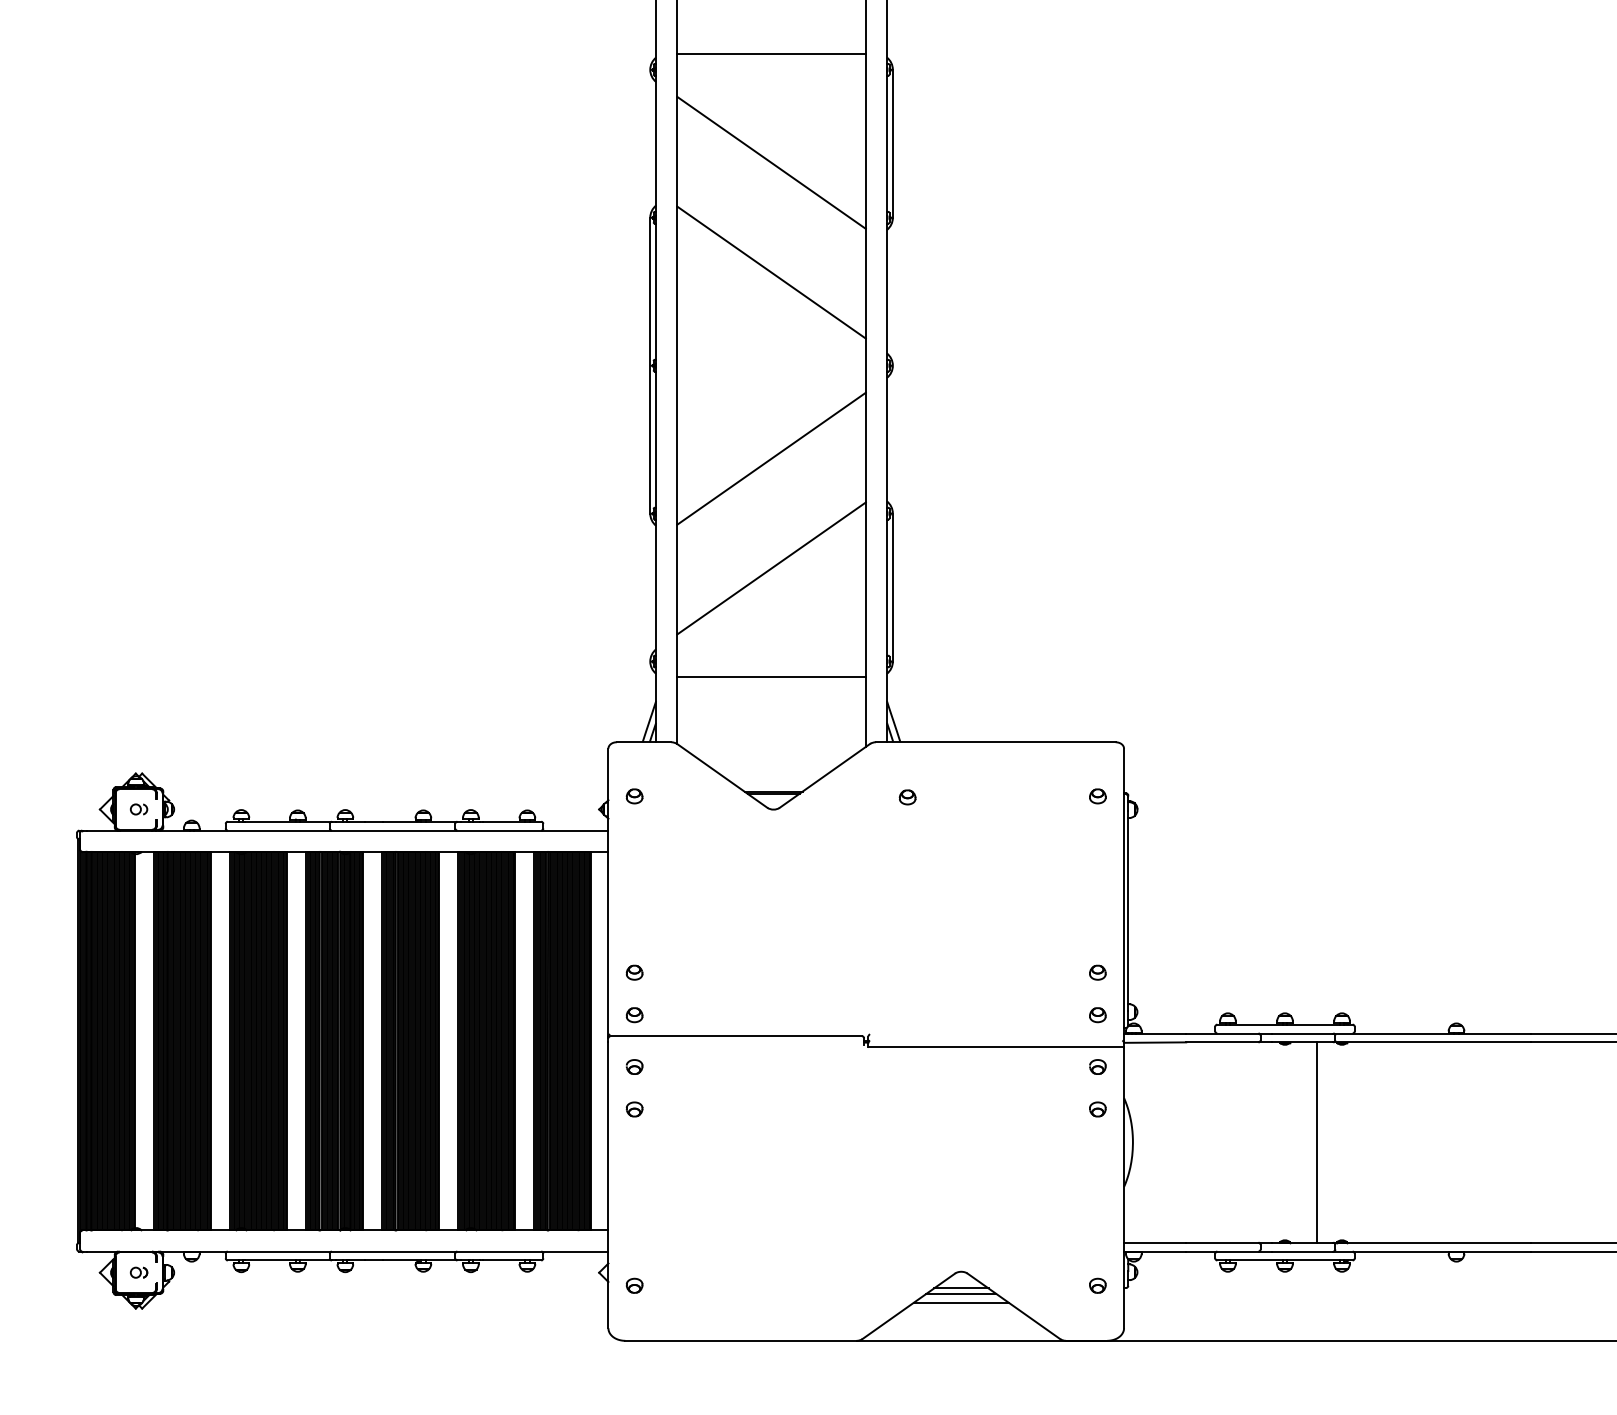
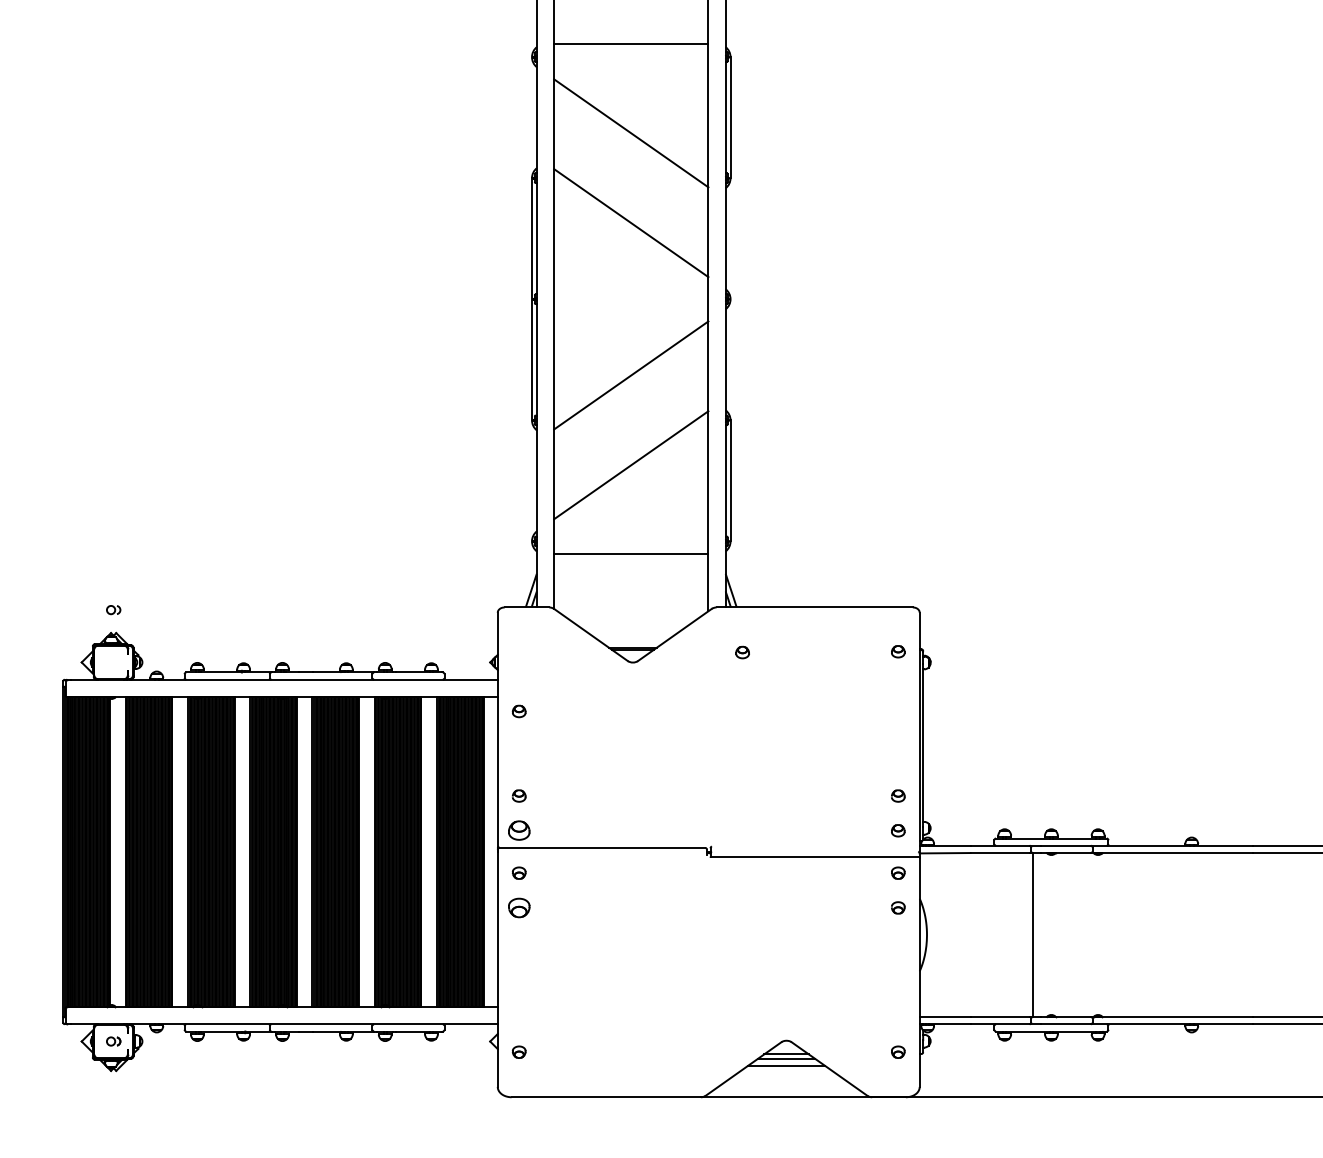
part: (634, 796) -> (519, 711), moved
part: (138, 809) -> (113, 610), moved
part: (634, 1015) -> (519, 831), size x1.6
part: (634, 1109) -> (519, 907), size x1.6
line: (1317, 1142) -> (1033, 934), moved

